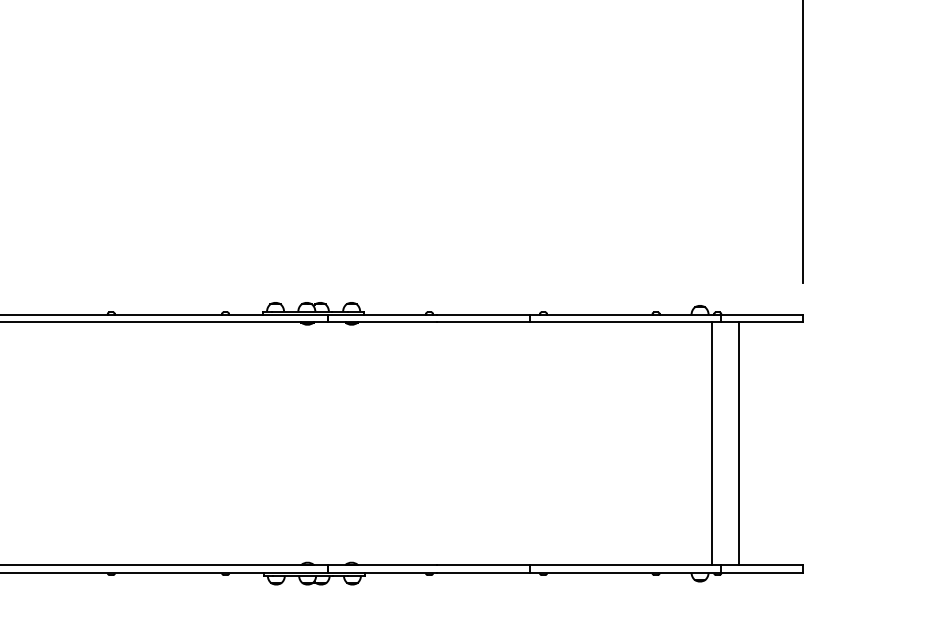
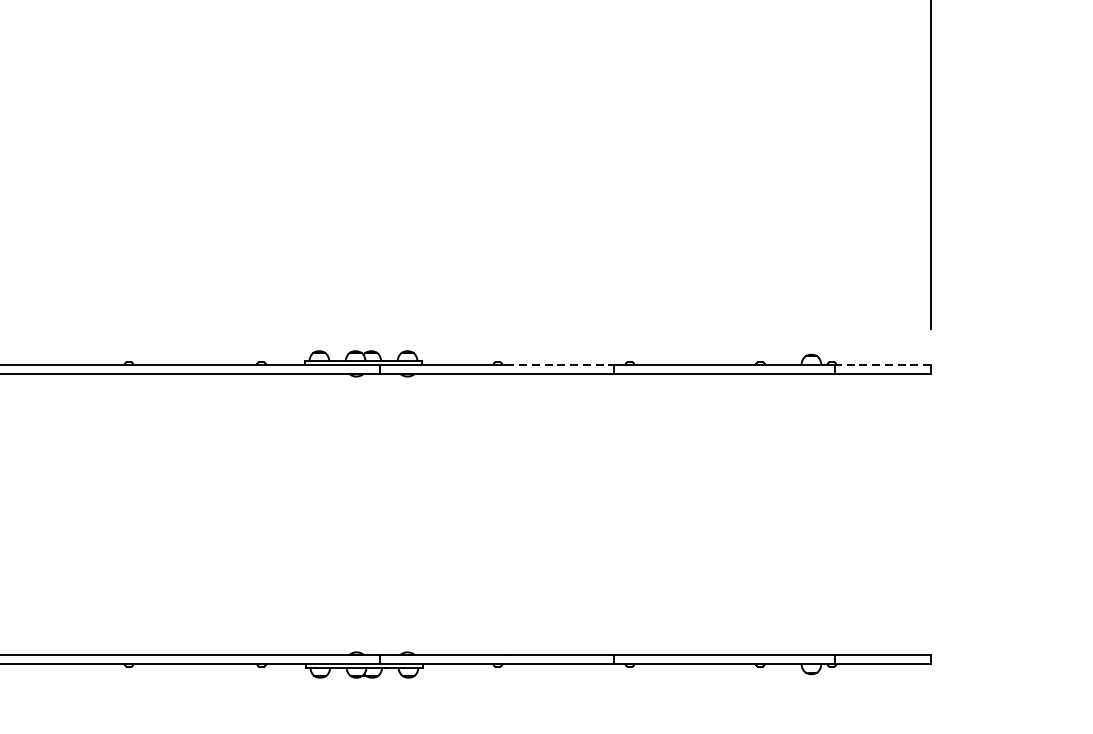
line: (483, 314) -> (560, 364), solid -> dashed
line: (761, 314) -> (882, 364), solid -> dashed
line: (711, 443) -> (824, 514), removed
line: (739, 443) -> (857, 514), removed

